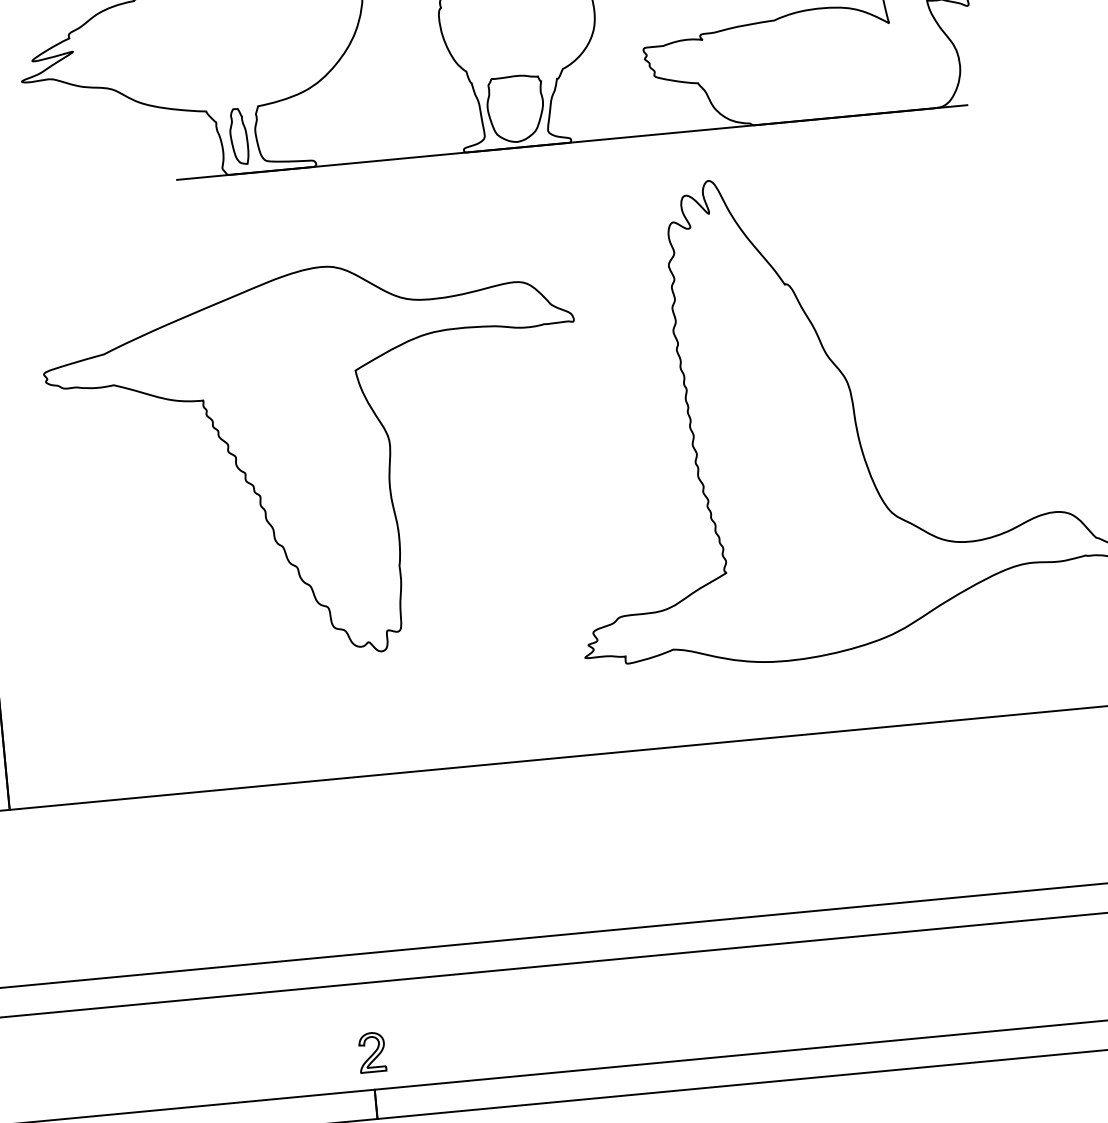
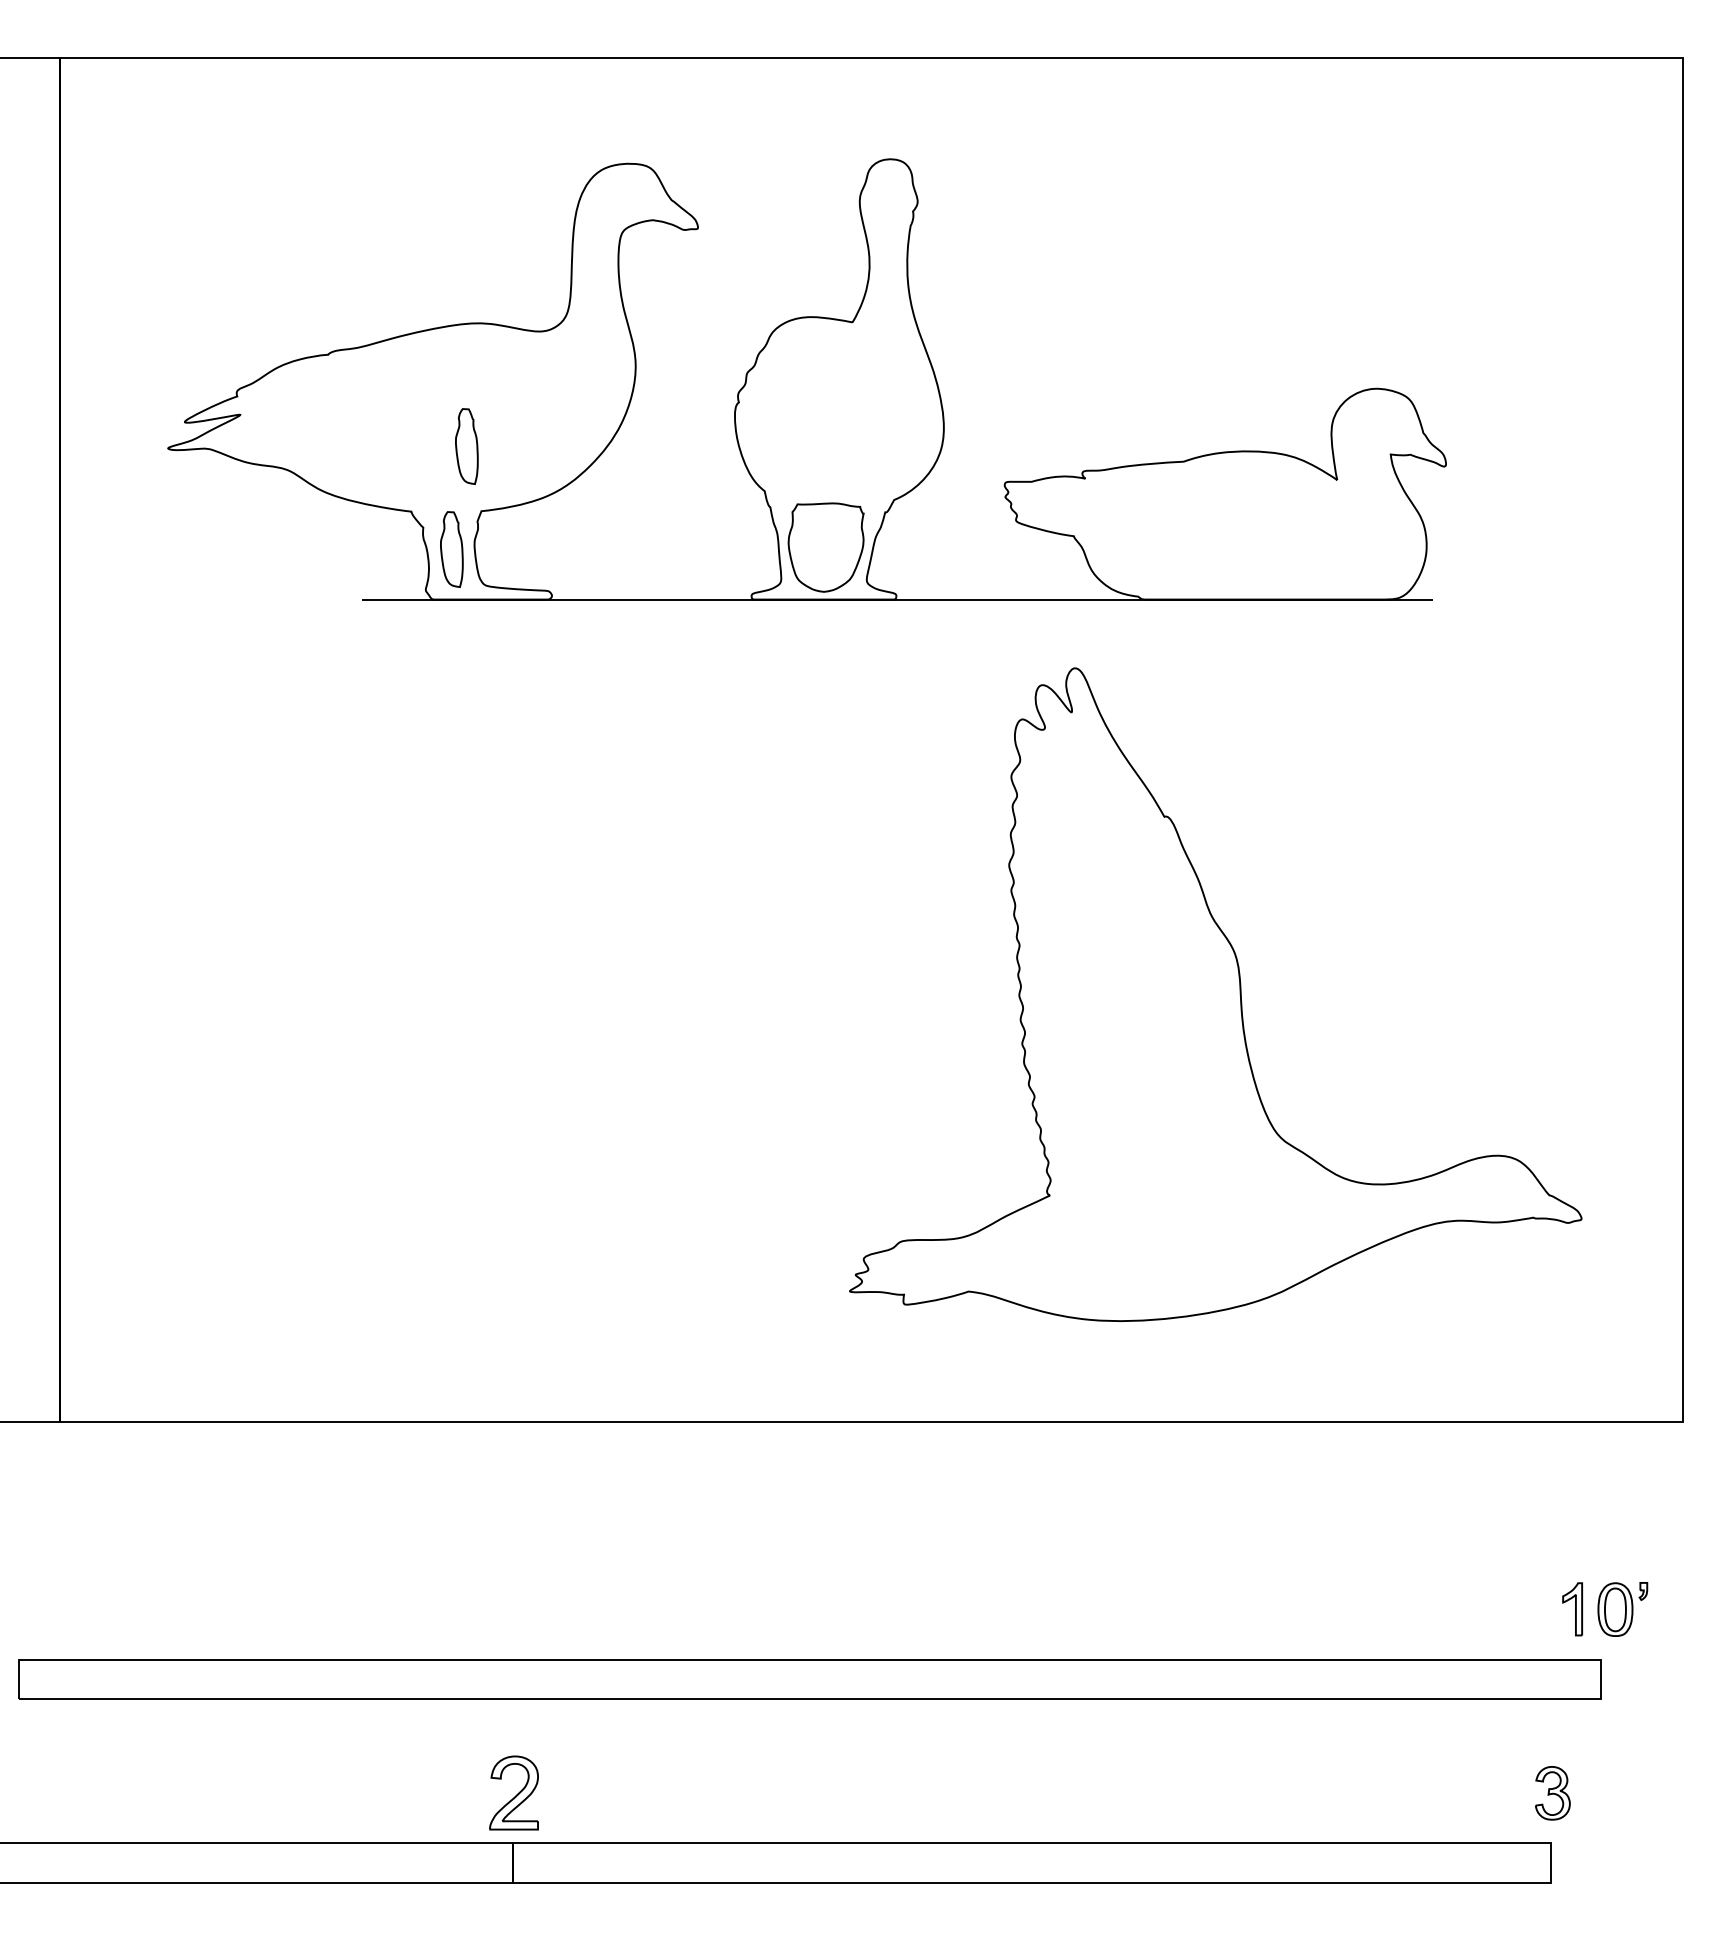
part: (242, 59) -> (466, 446), added
part: (319, 462) -> (518, 995), removed
part: (372, 1052) -> (514, 1792), size x1.4

